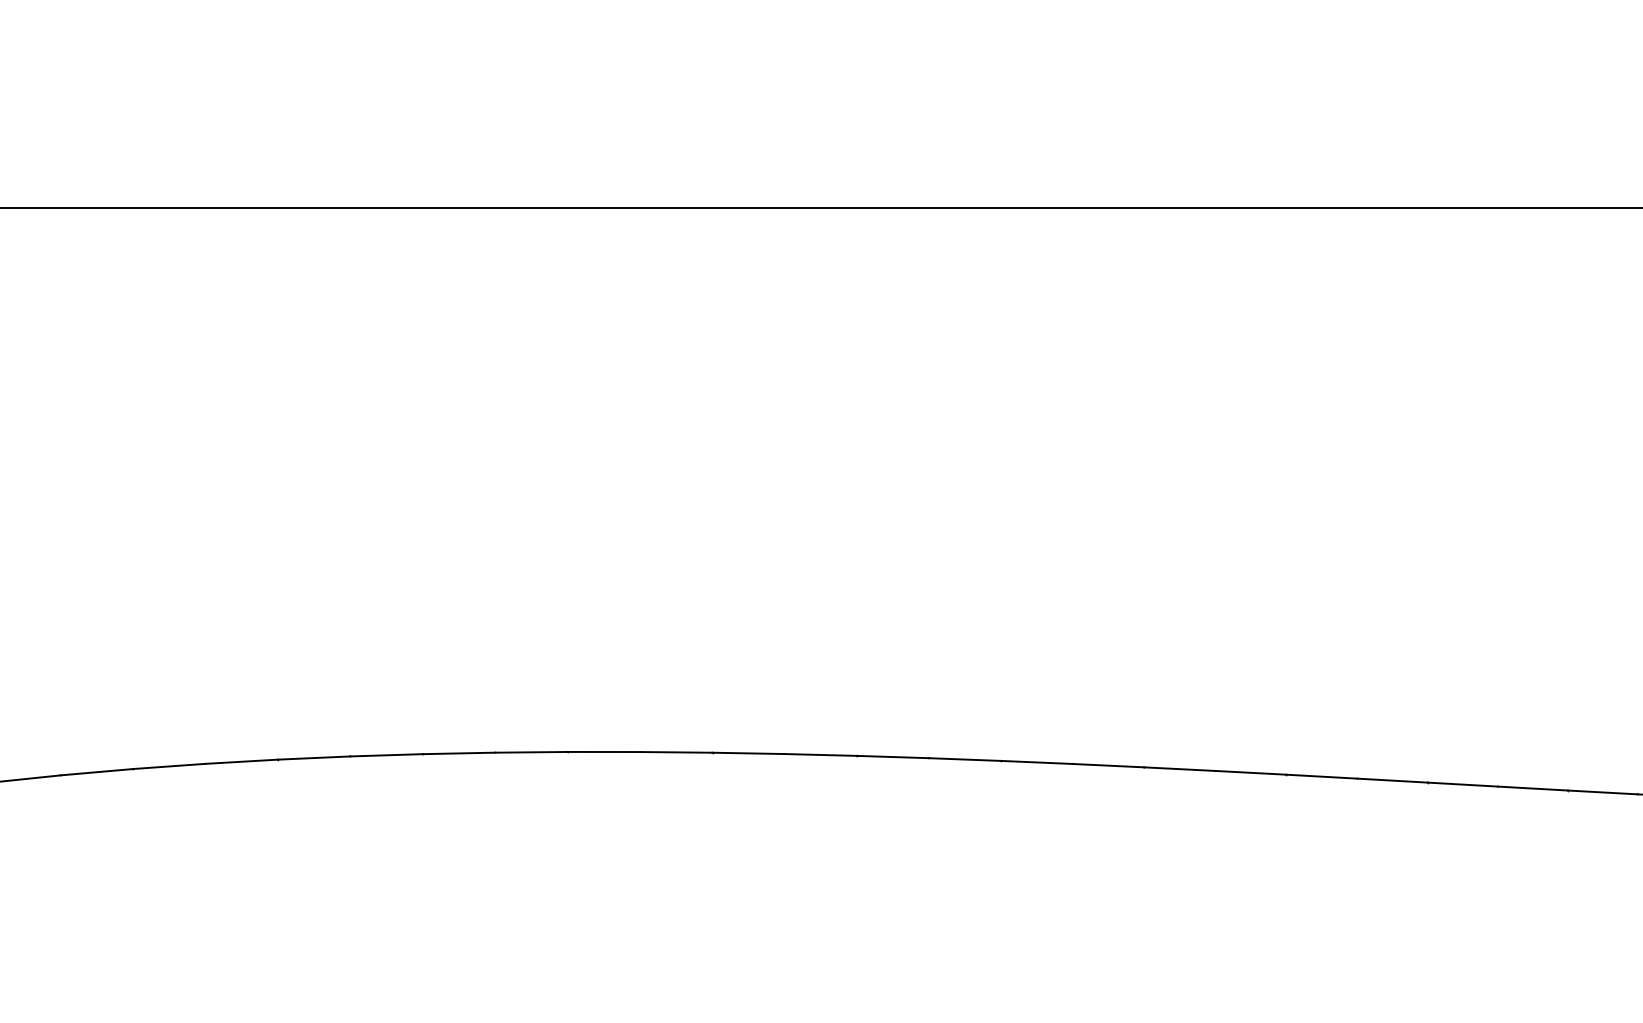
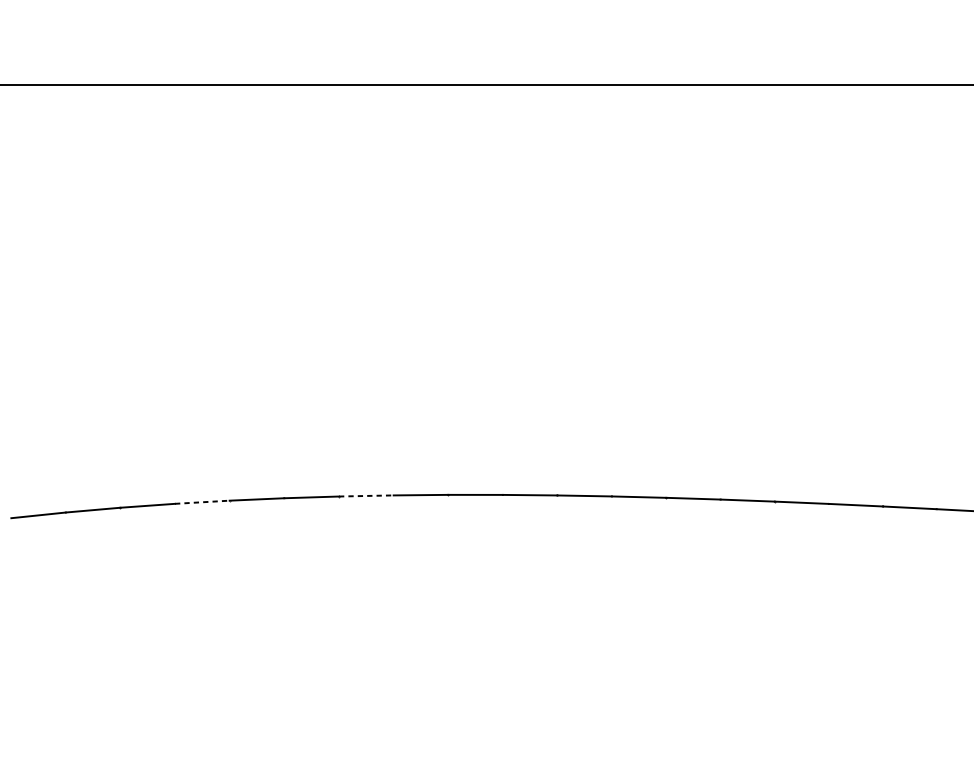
line: (459, 753) -> (366, 496), solid -> dashed
line: (242, 761) -> (202, 502), solid -> dashed

